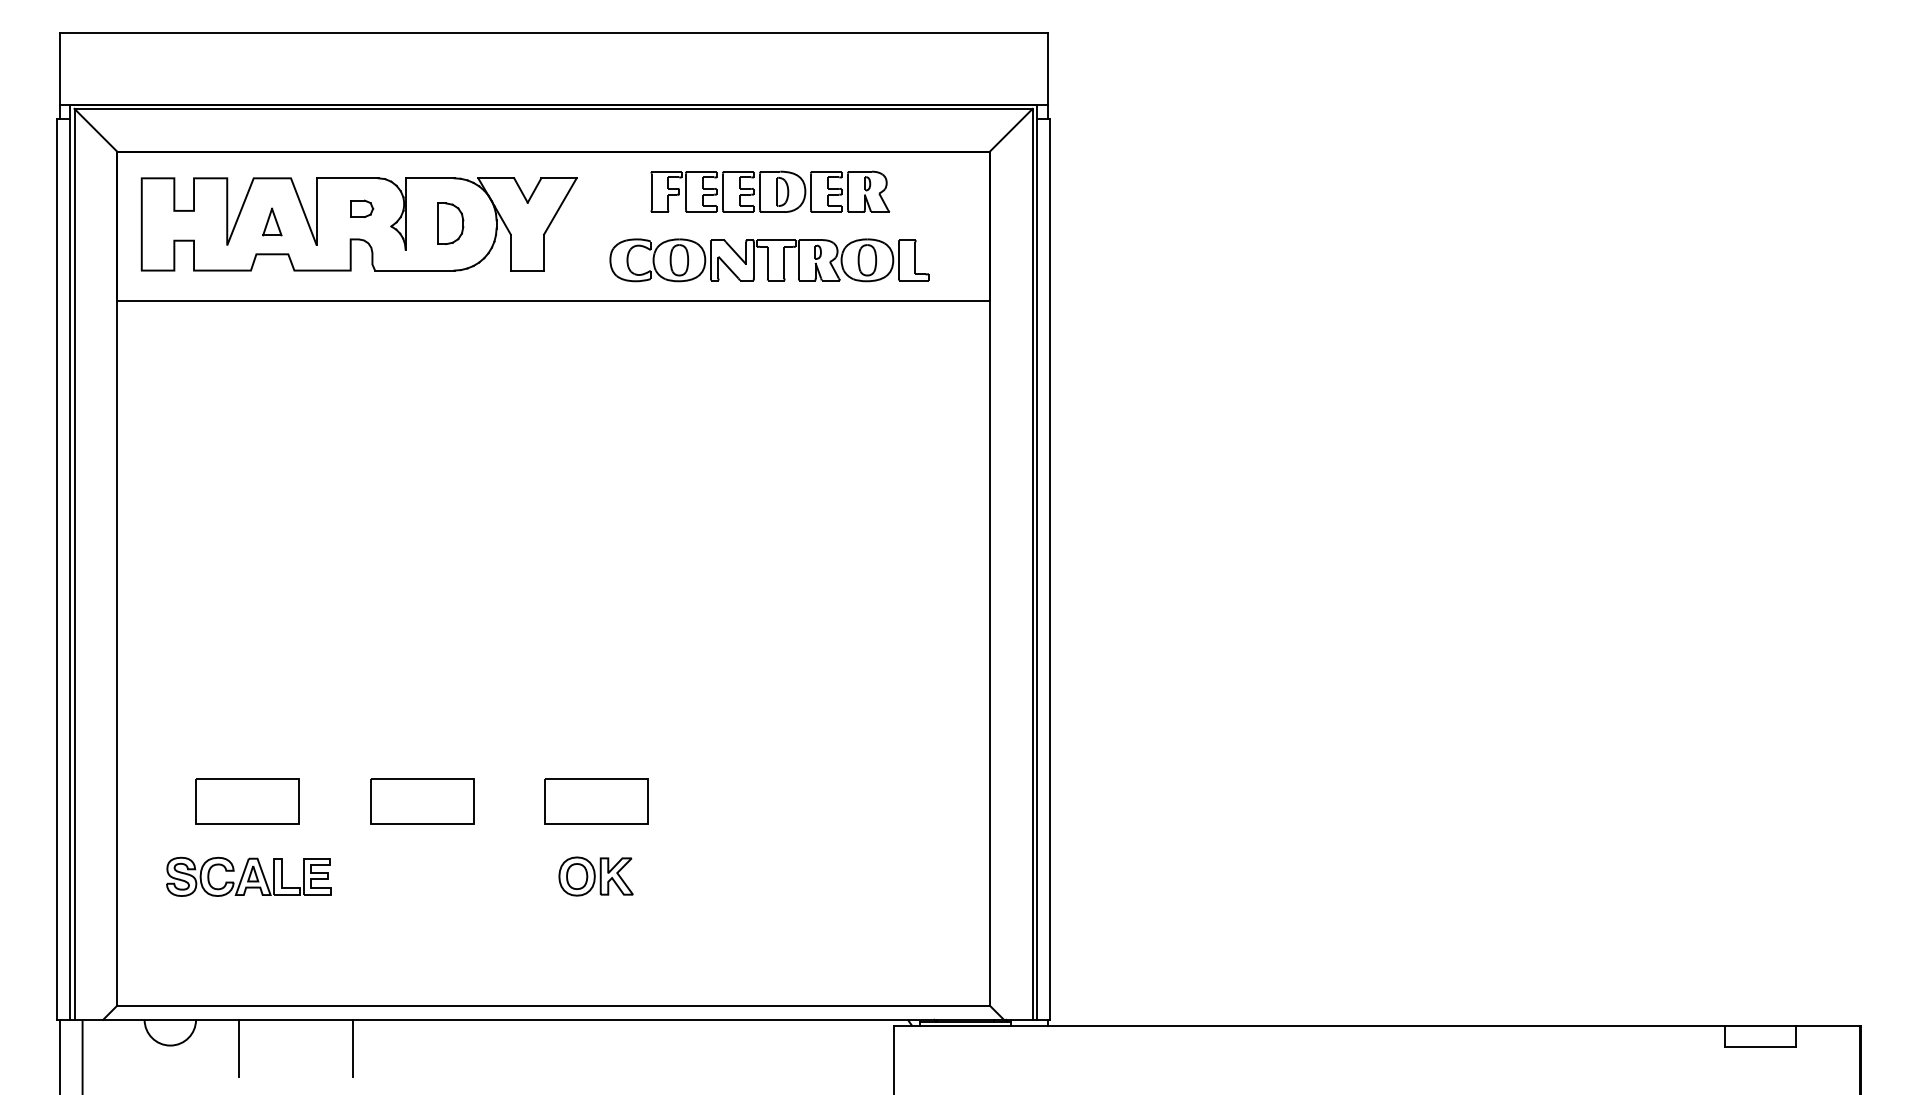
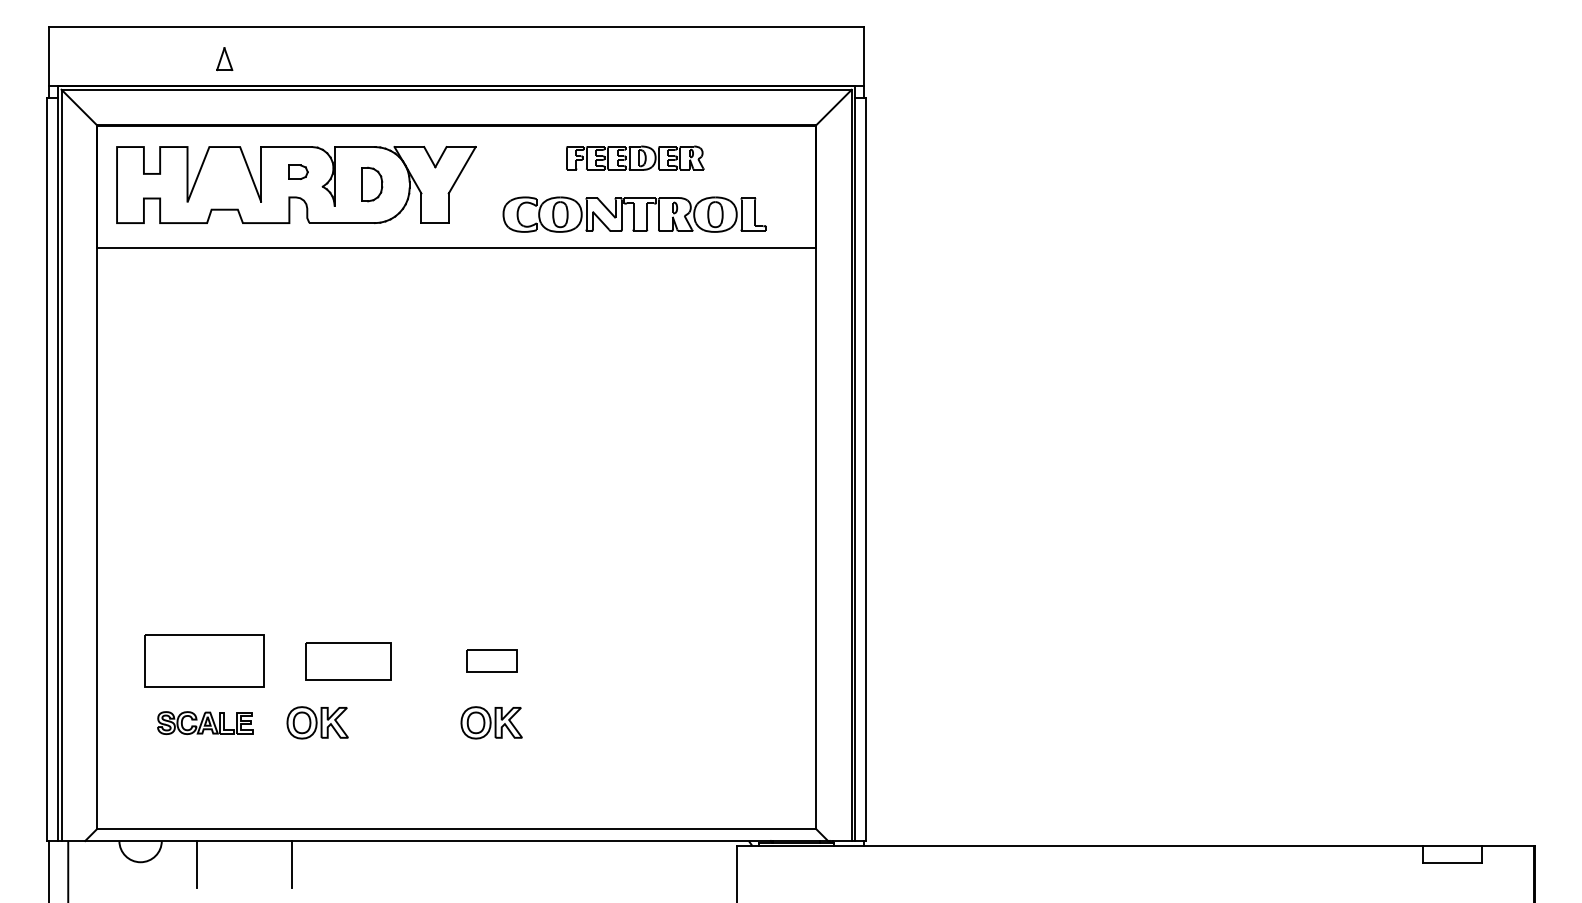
part: (770, 190) -> (635, 157), size x0.7
part: (272, 222) -> (224, 59), moved
part: (247, 802) -> (204, 661), size x1.4
part: (595, 802) -> (491, 661), size x0.6
part: (247, 876) -> (204, 722), size x0.7
part: (384, 876) -> (317, 722), added

